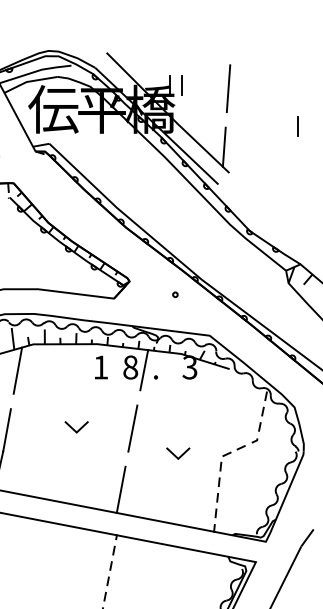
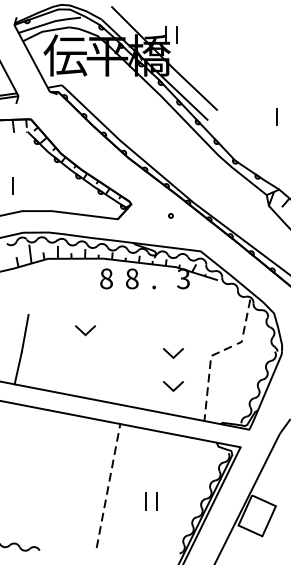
line: (228, 88) -> (216, 37), removed
line: (297, 125) -> (276, 116), moved
line: (224, 147) -> (213, 88), removed
text: (100, 367) -> (106, 278), 1 -> 8
line: (143, 369) -> (143, 280), removed
line: (17, 370) -> (34, 281), removed
line: (133, 428) -> (134, 331), removed
line: (120, 489) -> (123, 384), removed
line: (176, 493) -> (171, 387), added

